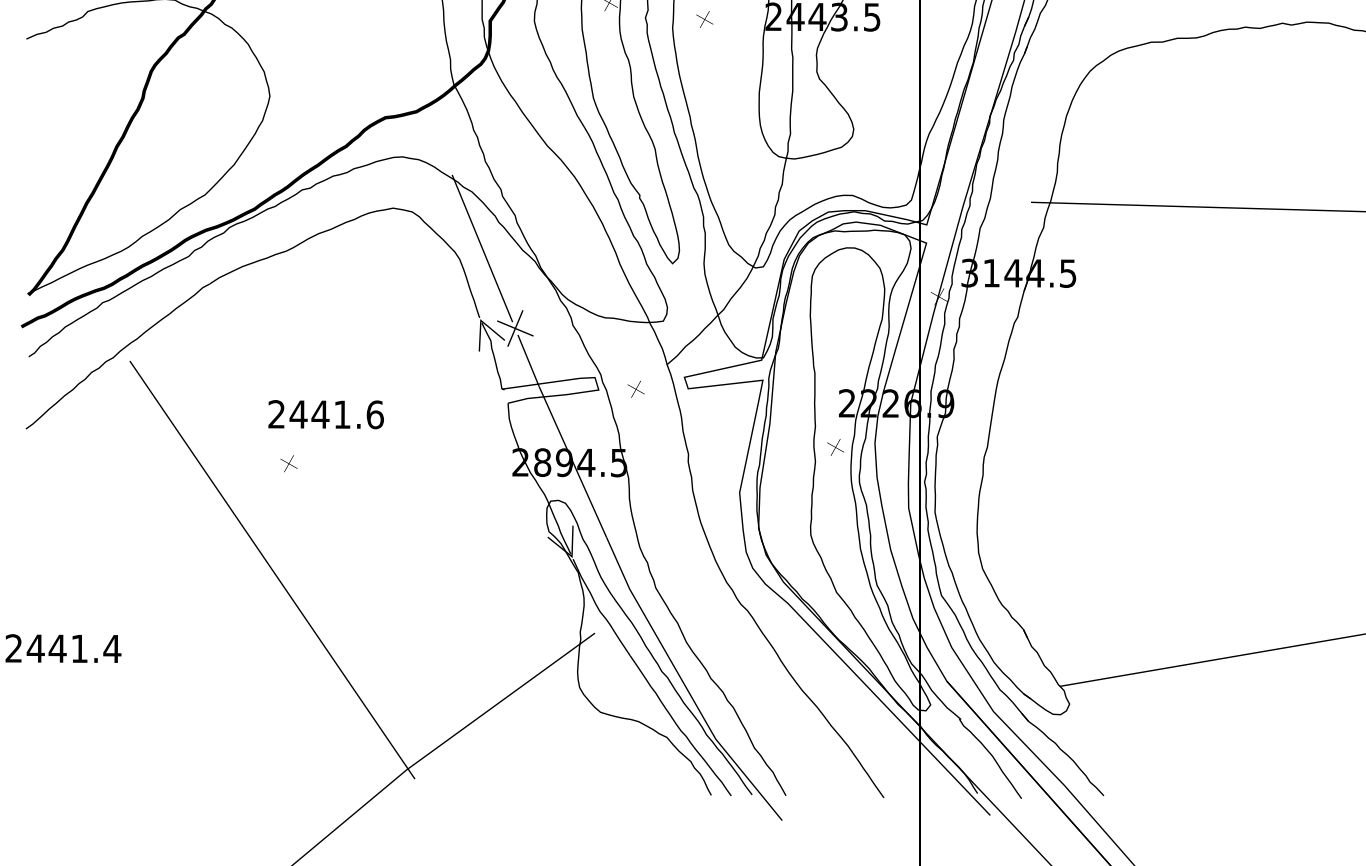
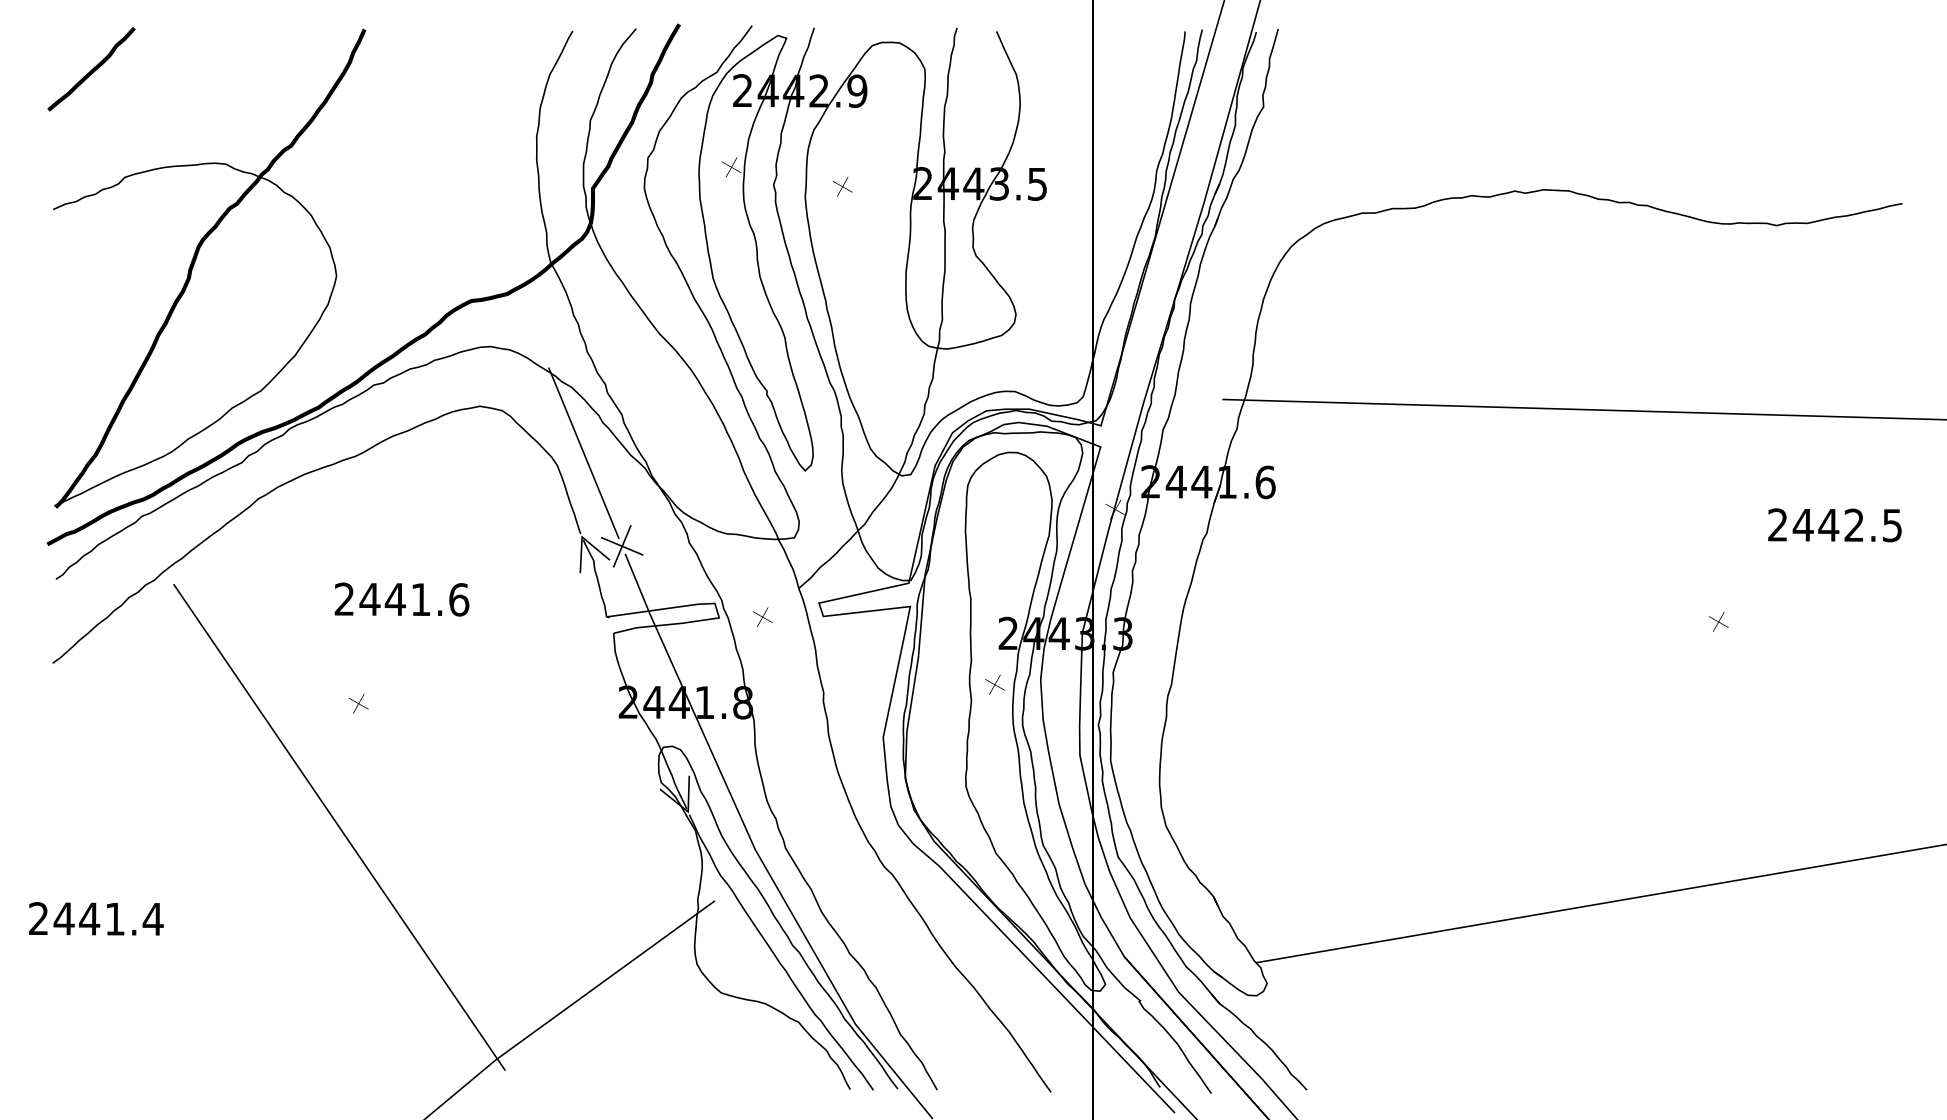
text: (1019, 273) -> (1208, 482), 3144.5 -> 2441.6
text: (906, 403) -> (1077, 633), 2226.9 -> 2443.3
text: (325, 414) -> (401, 599), moved
text: (580, 462) -> (698, 702), 2894.5 -> 2441.8

